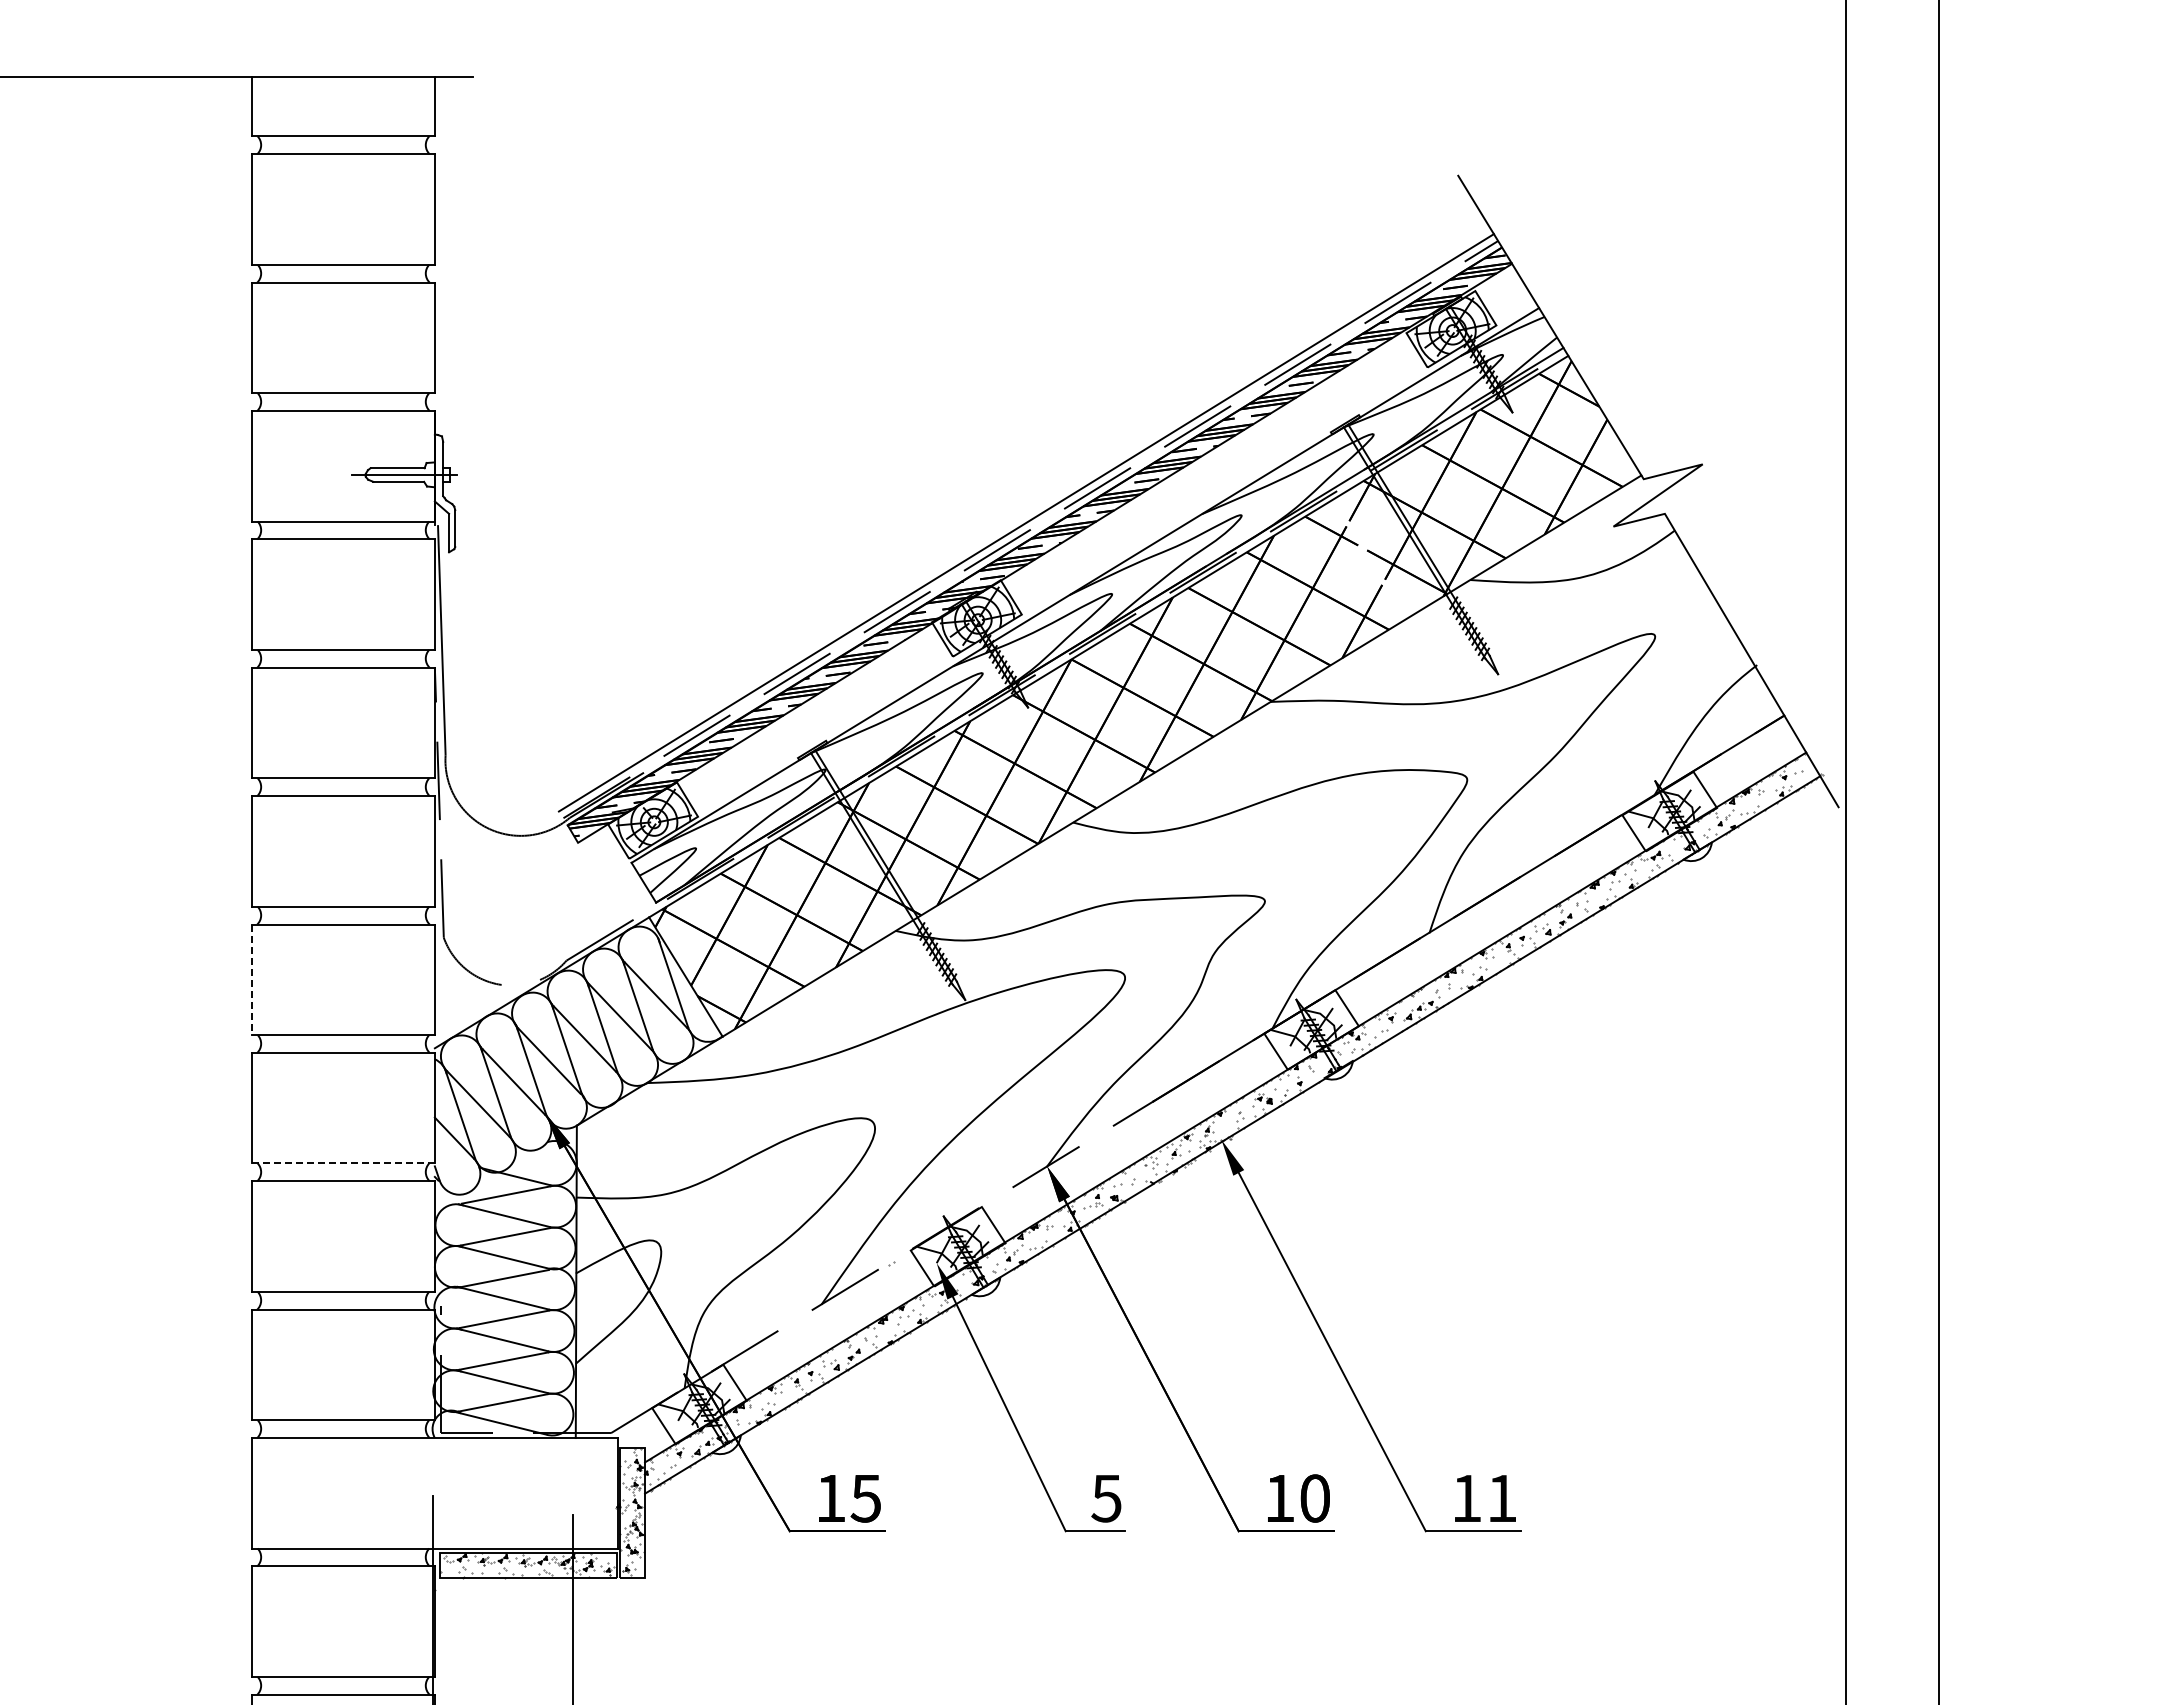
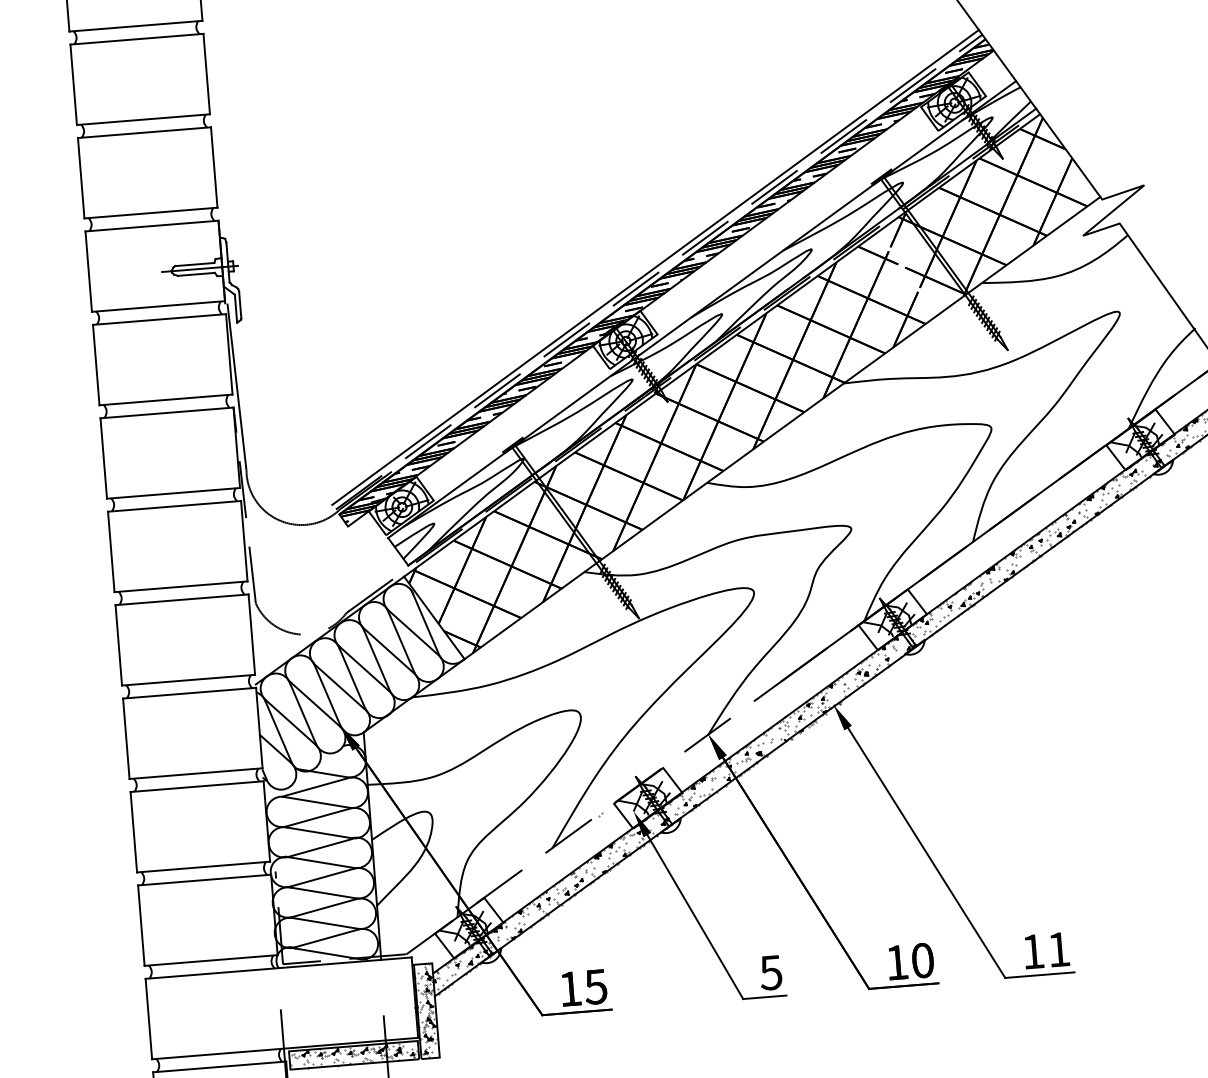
line: (252, 980) -> (119, 645), dashed -> solid
line: (343, 1163) -> (196, 773), dashed -> solid

